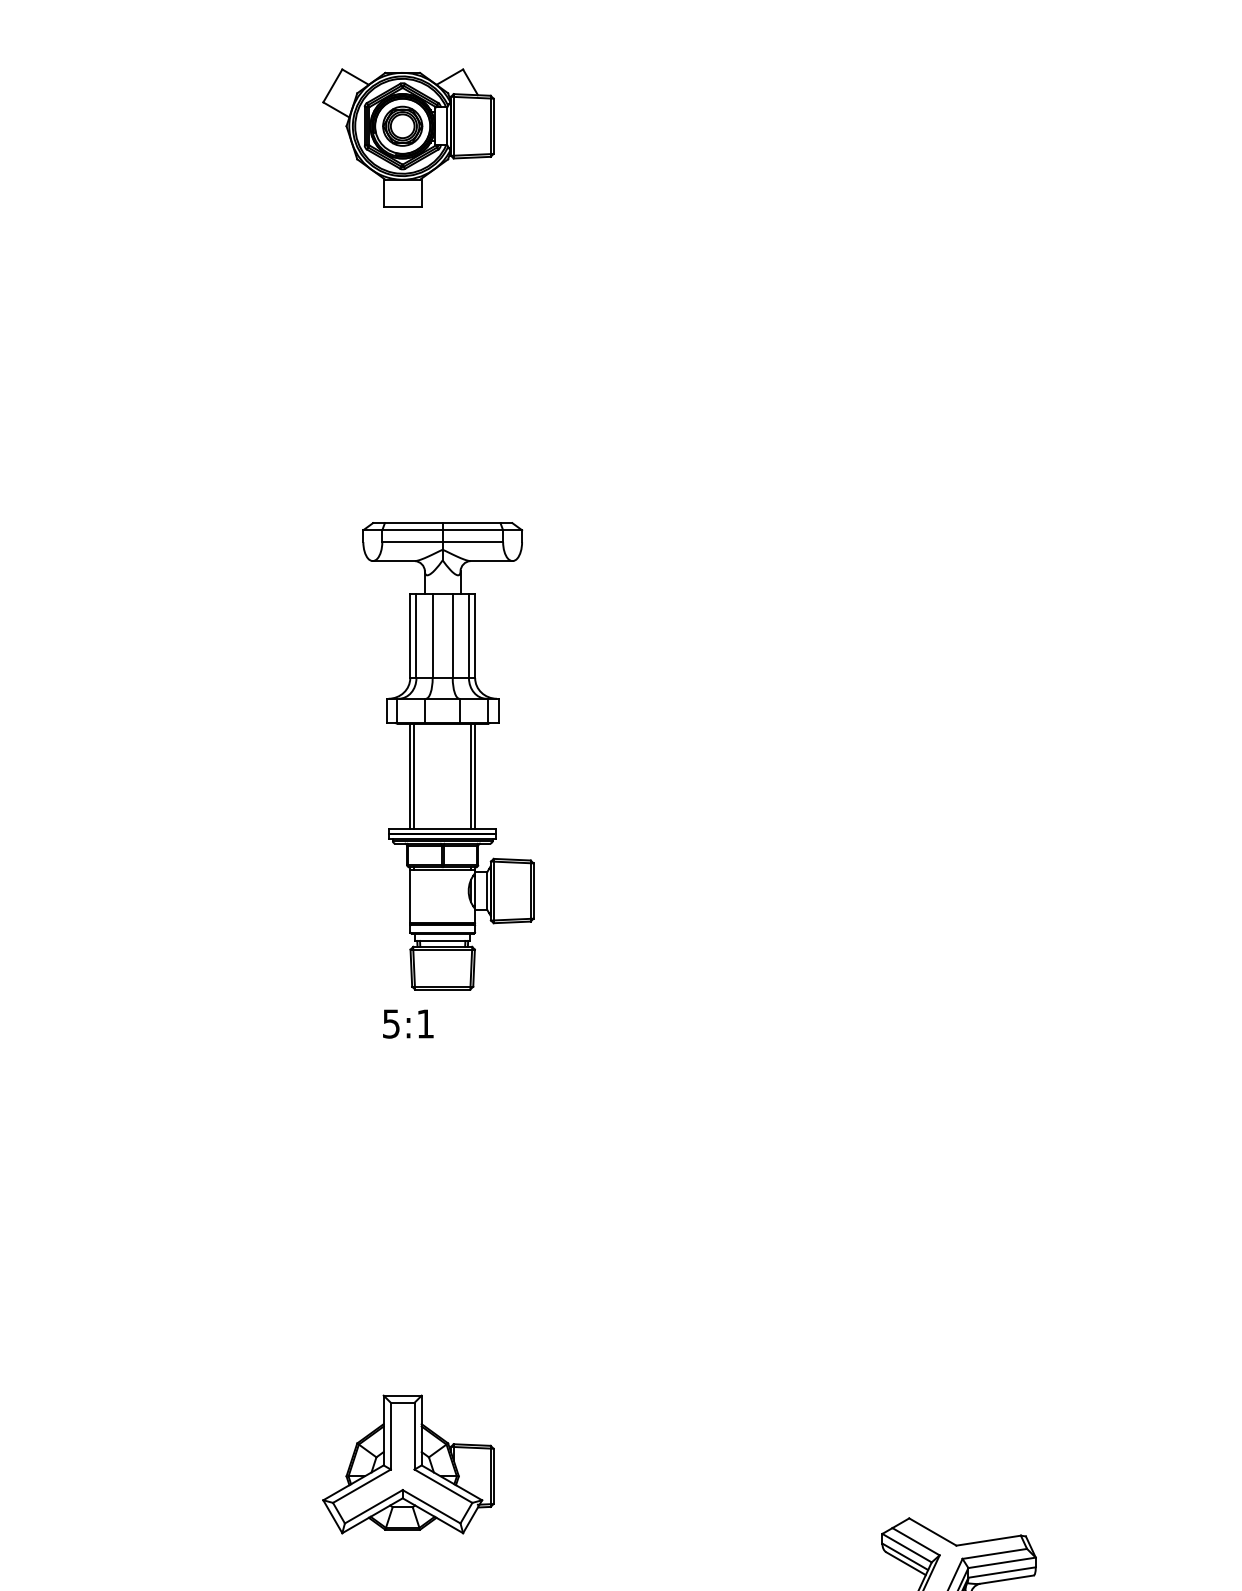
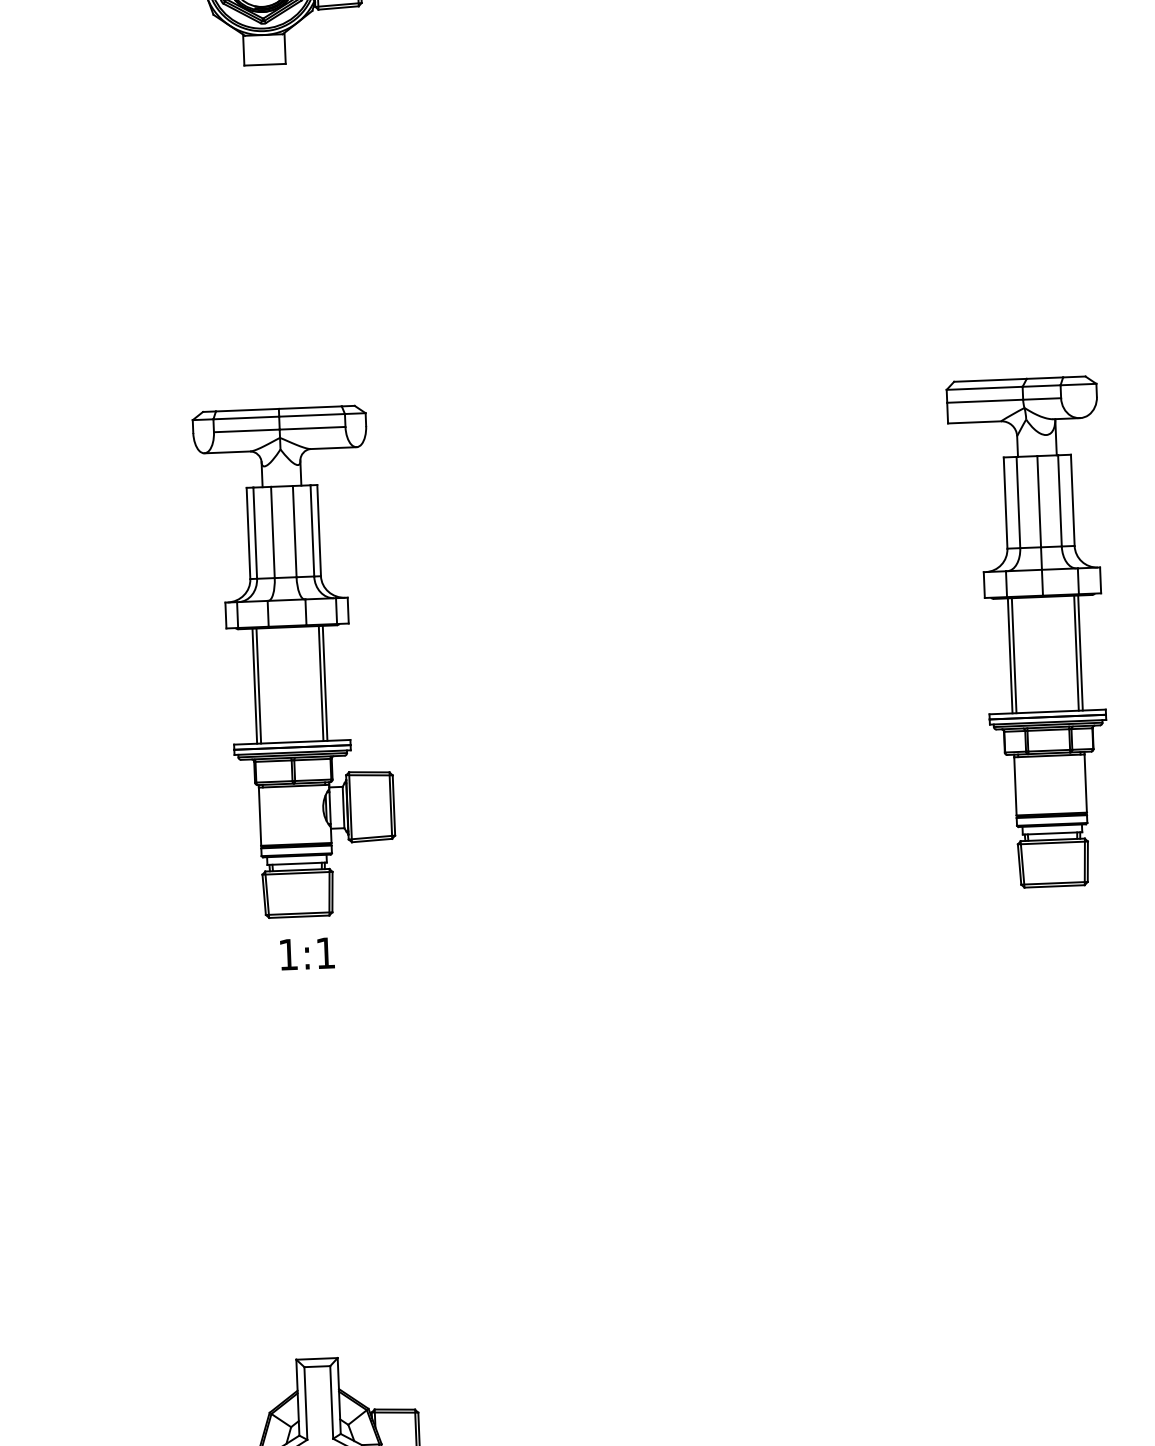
part: (448, 756) -> (295, 662), moved
part: (1084, 756) -> (1031, 633), added
text: (391, 1023) -> (288, 954), 5:1 -> 1:1

